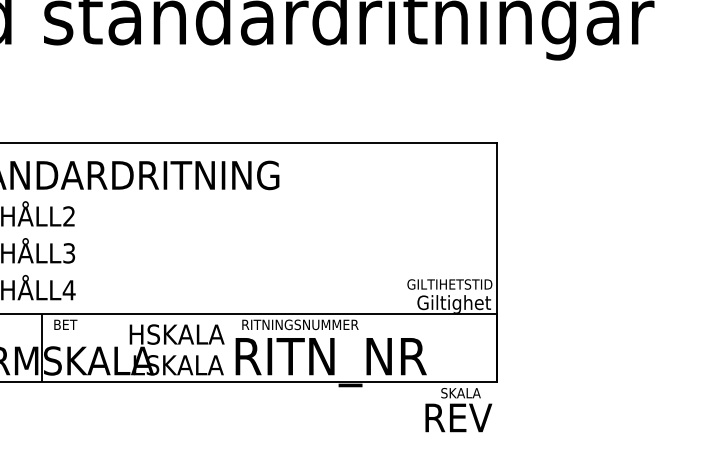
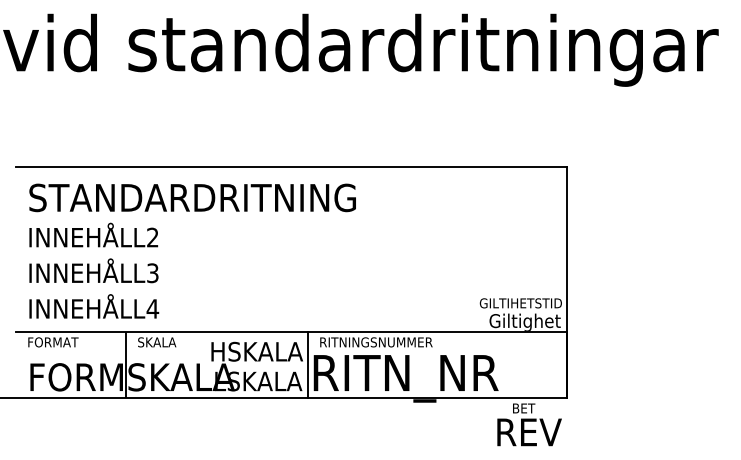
text: (74, 324) -> (157, 342), BET -> SKALA
line: (229, 347) -> (307, 364), added
text: (460, 393) -> (531, 408), SKALA -> BET

